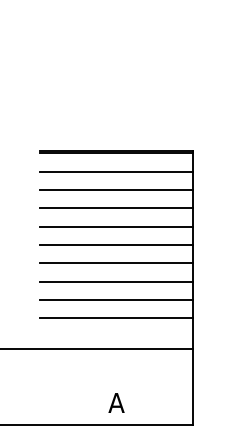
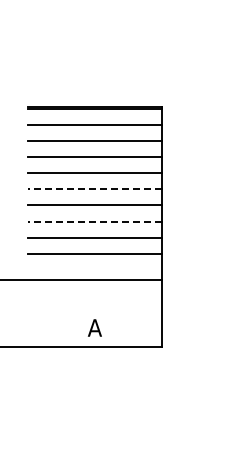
line: (116, 245) -> (94, 189), solid -> dashed
line: (116, 281) -> (94, 221), solid -> dashed

